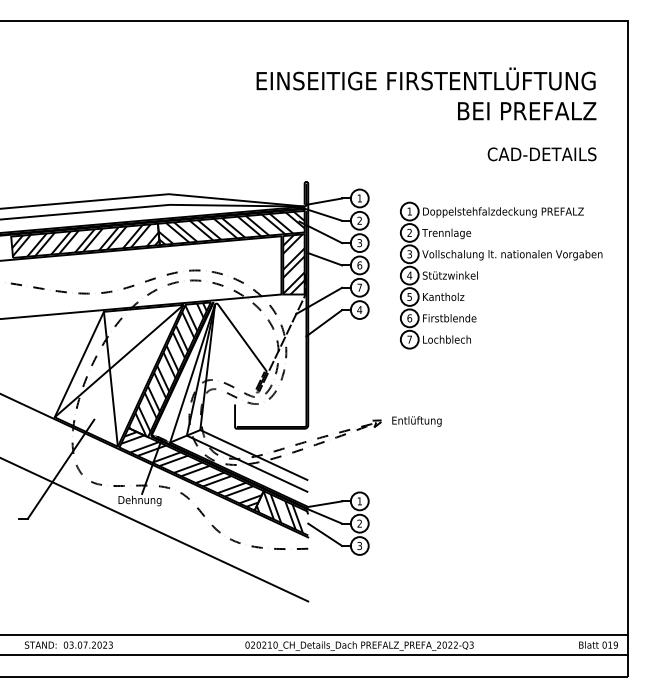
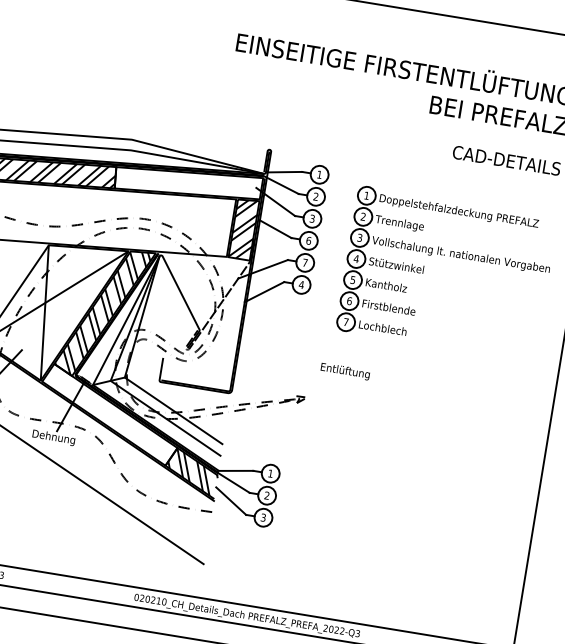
hatch: (231, 227) -> (188, 182), removed
text: (416, 421) -> (344, 371), moved
hatch: (191, 469) -> (109, 415), removed

